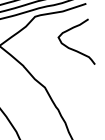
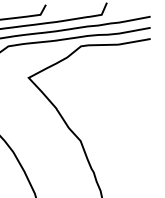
curve: (74, 49) -> (126, 96), removed

